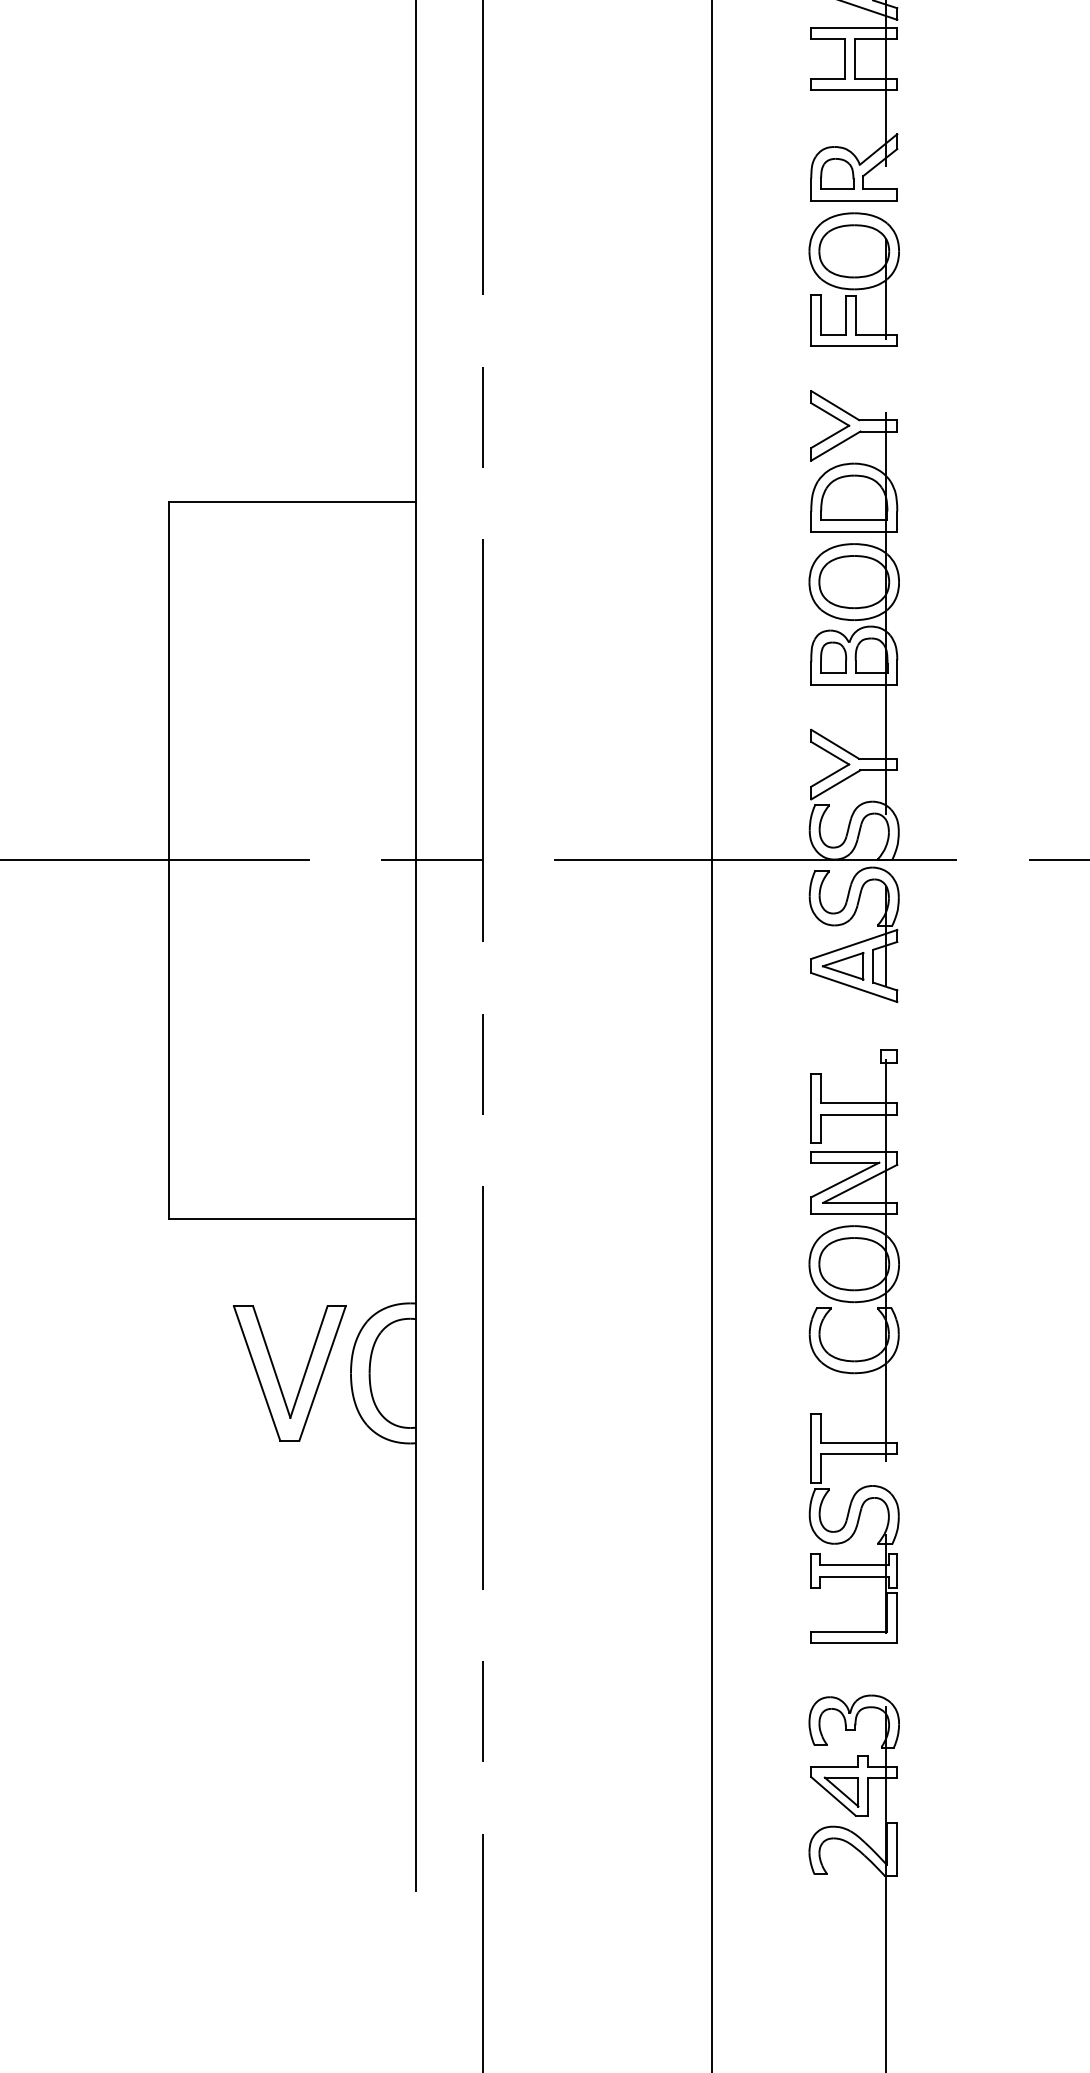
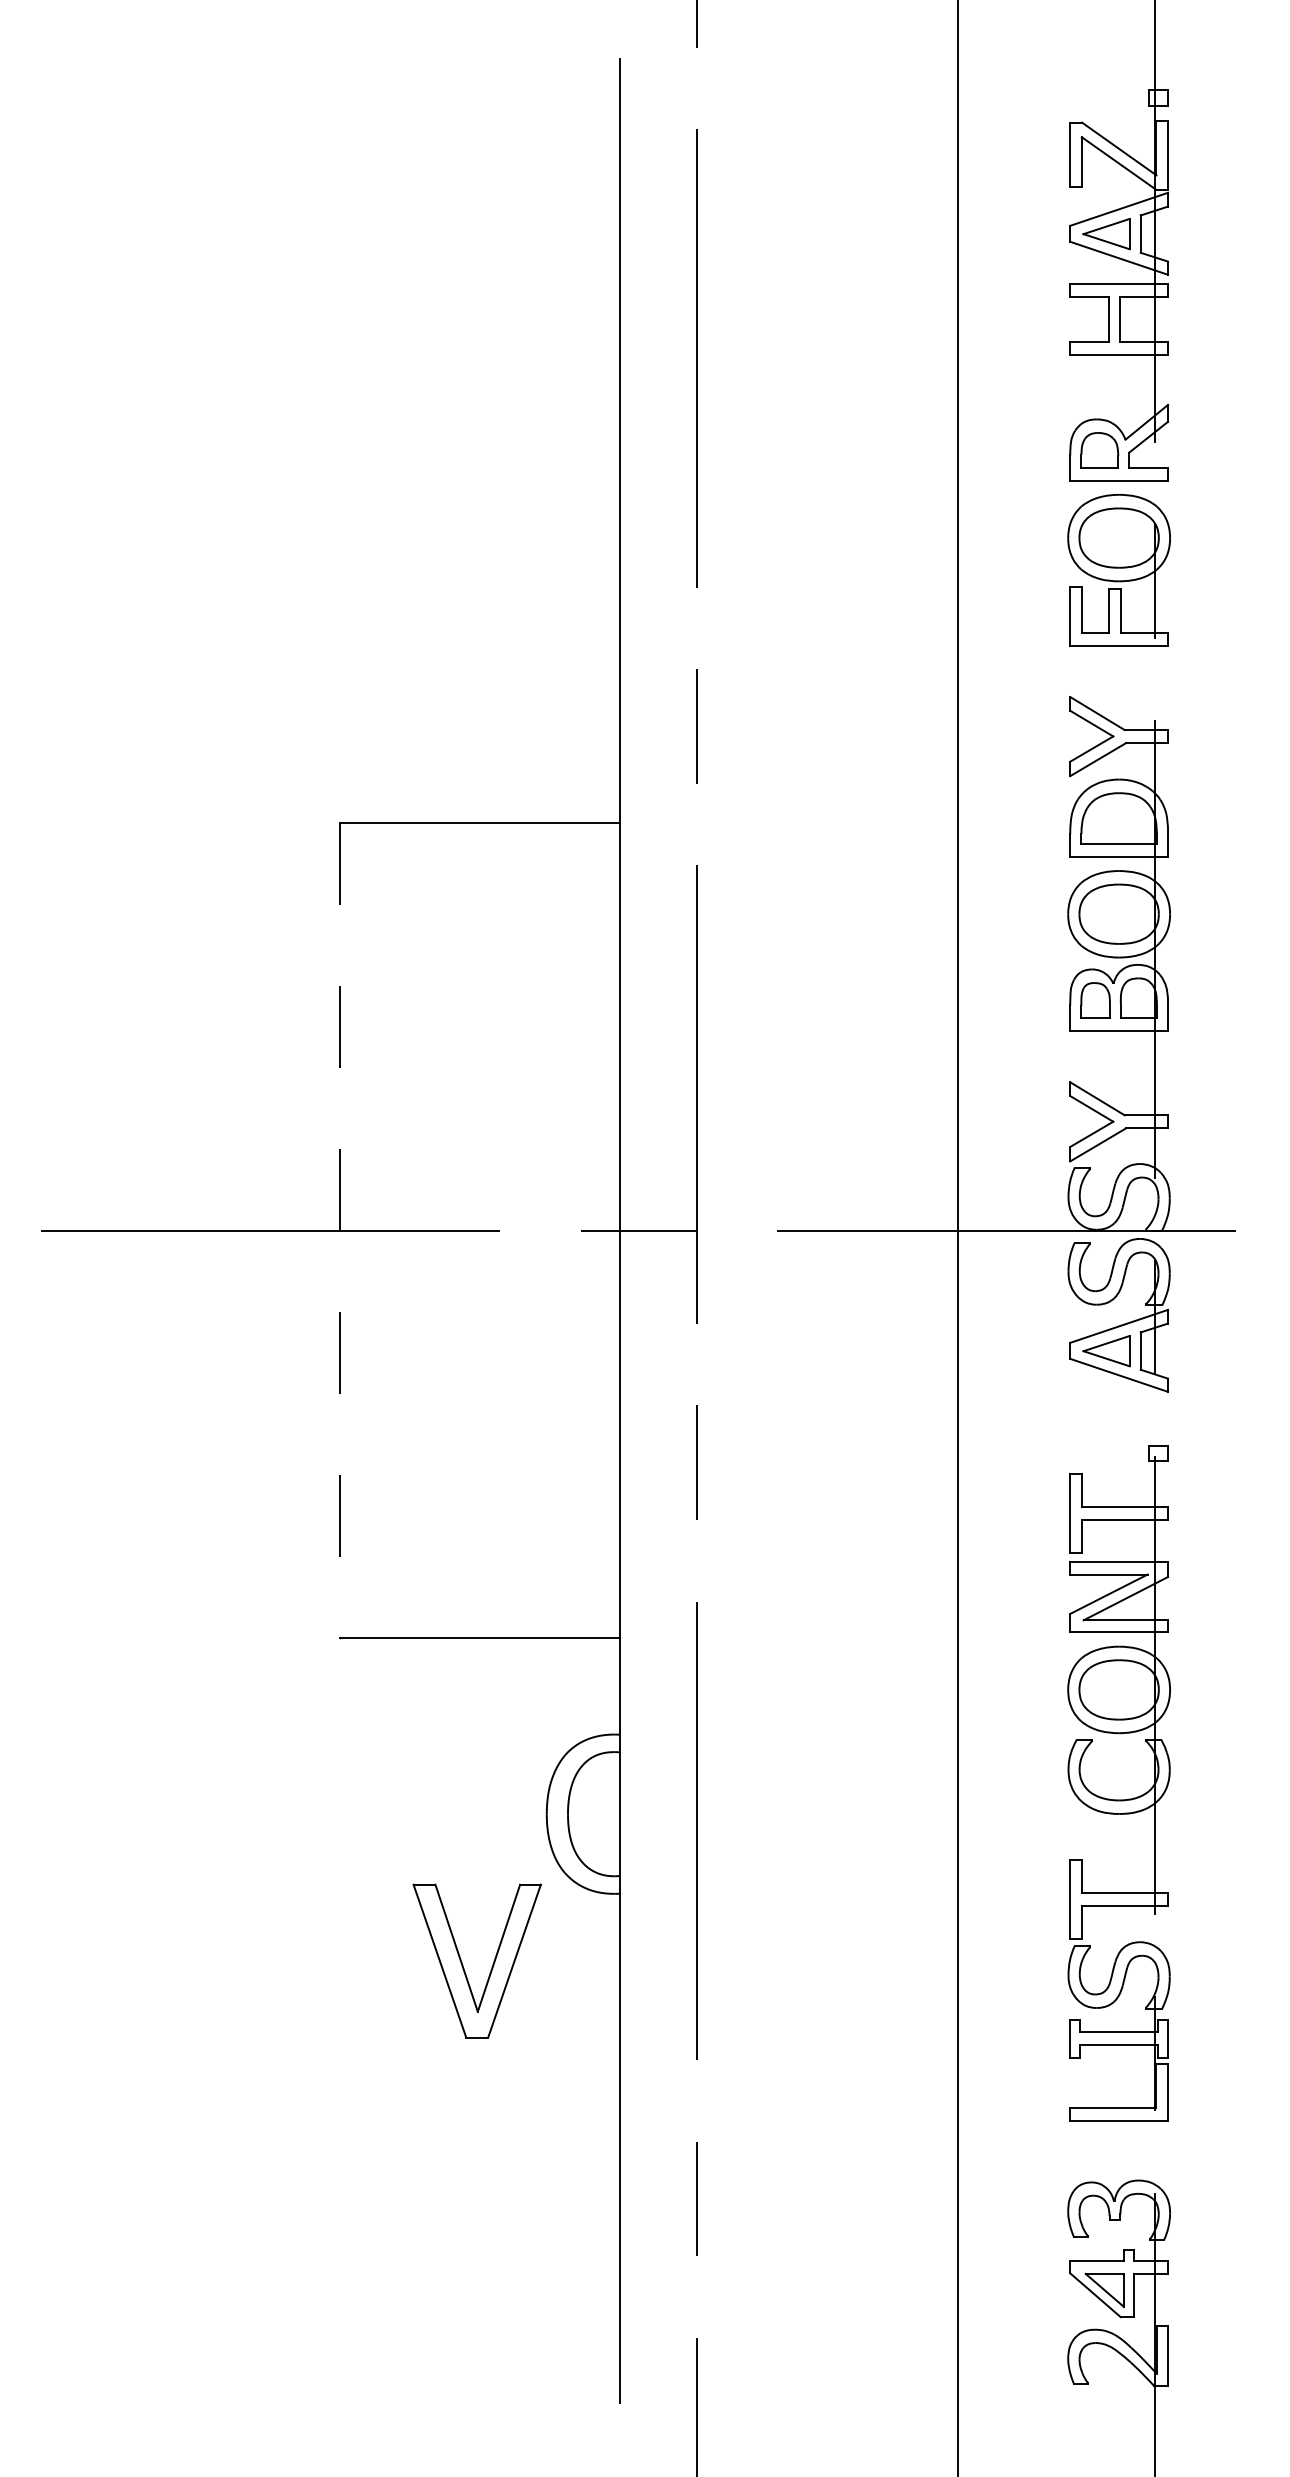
line: (168, 860) -> (339, 1230), solid -> dashed
part: (277, 1377) -> (463, 1965), moved

